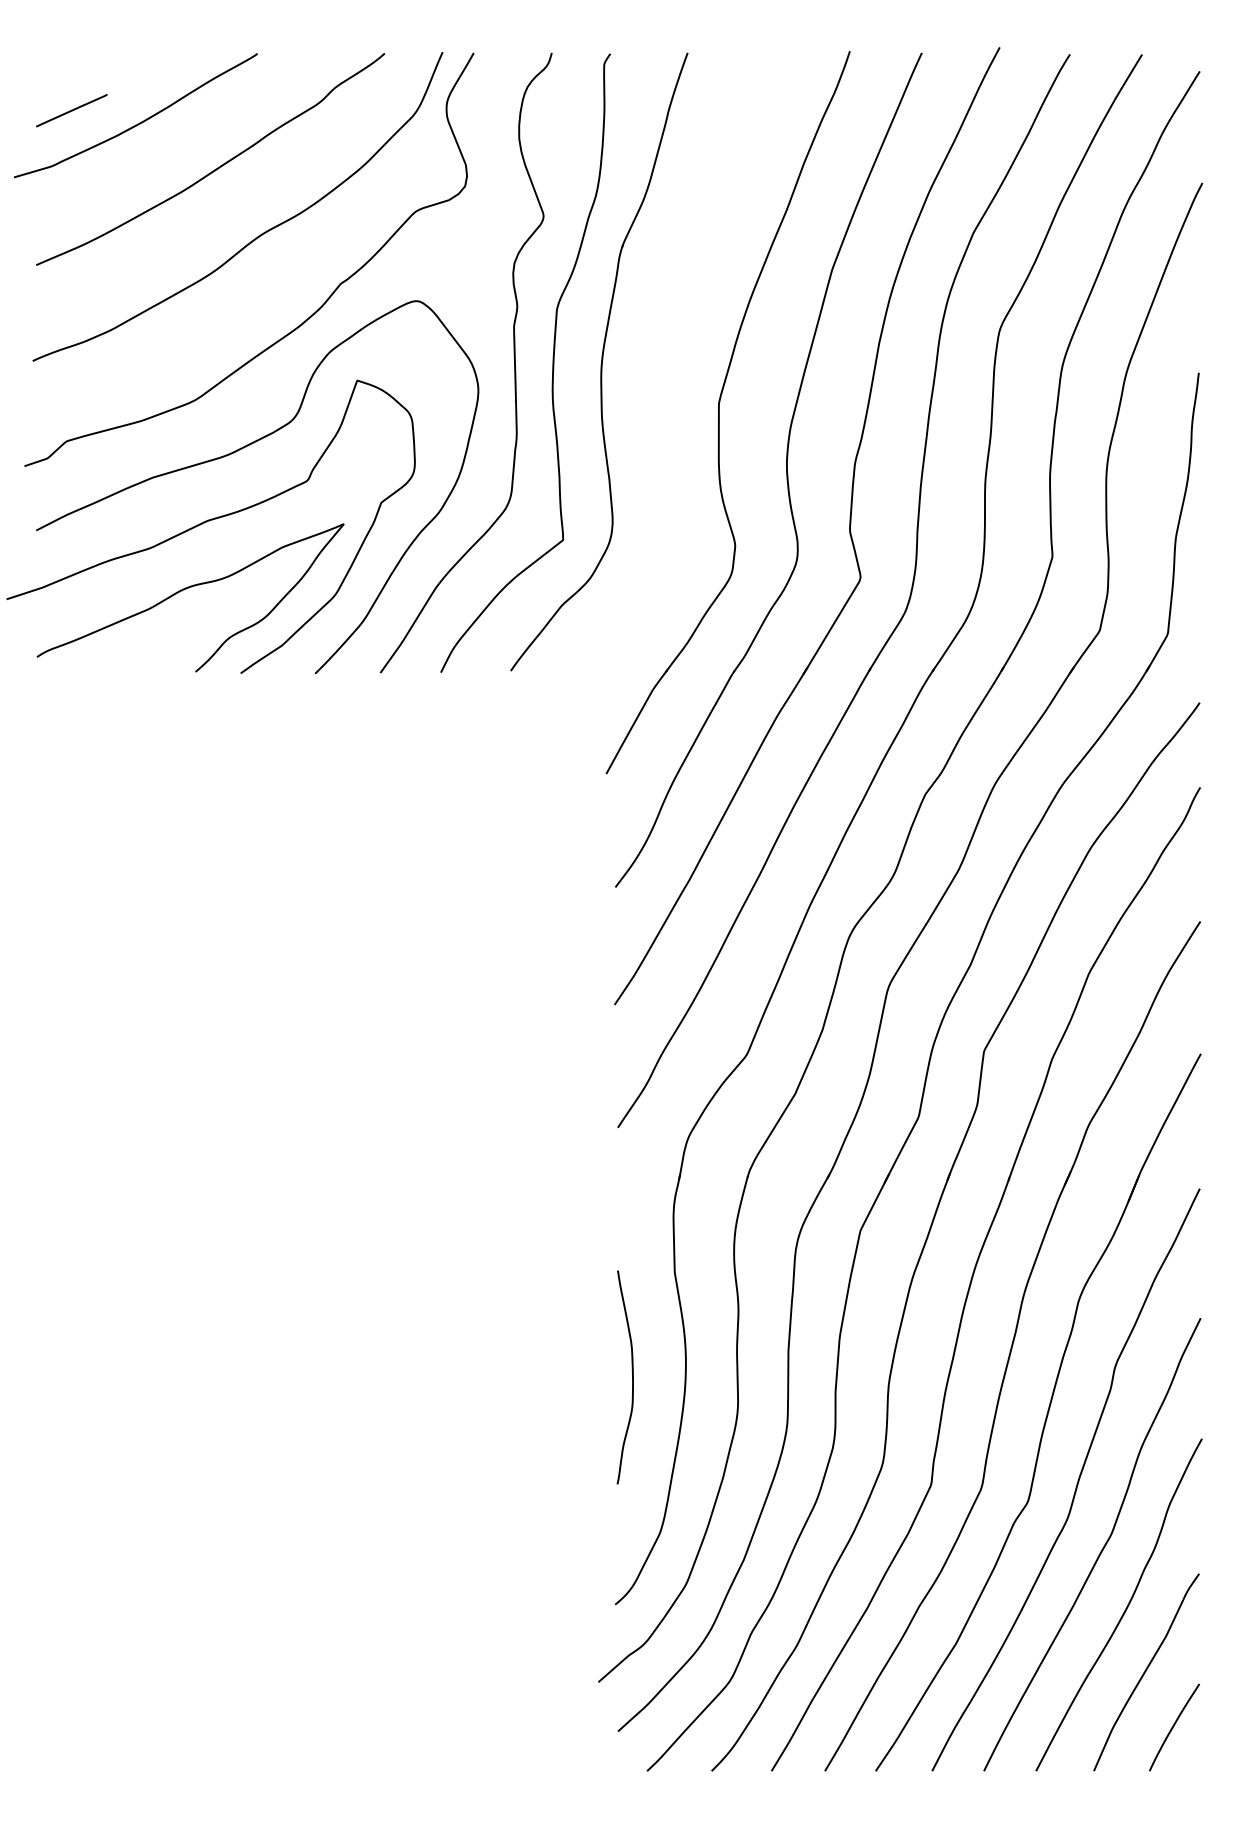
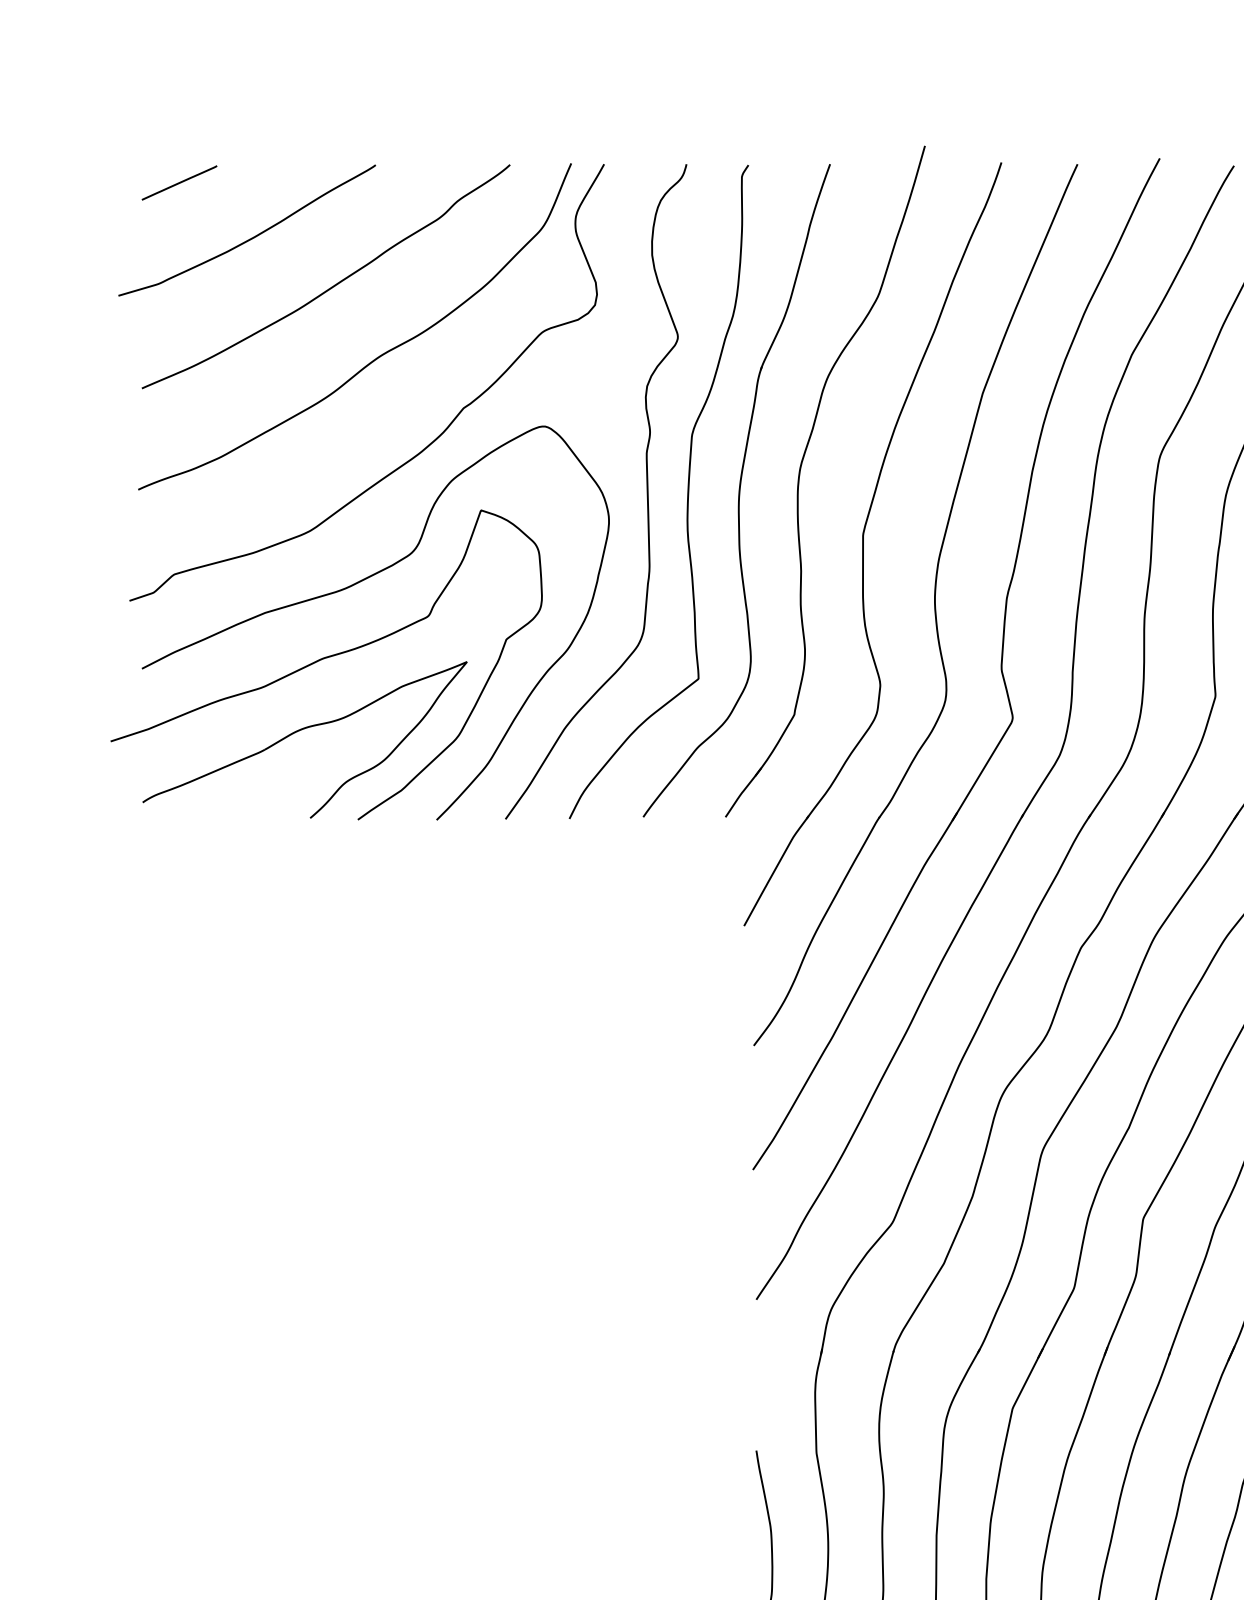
line: (71, 110) -> (179, 182), moved
part: (659, 349) -> (800, 477), added

